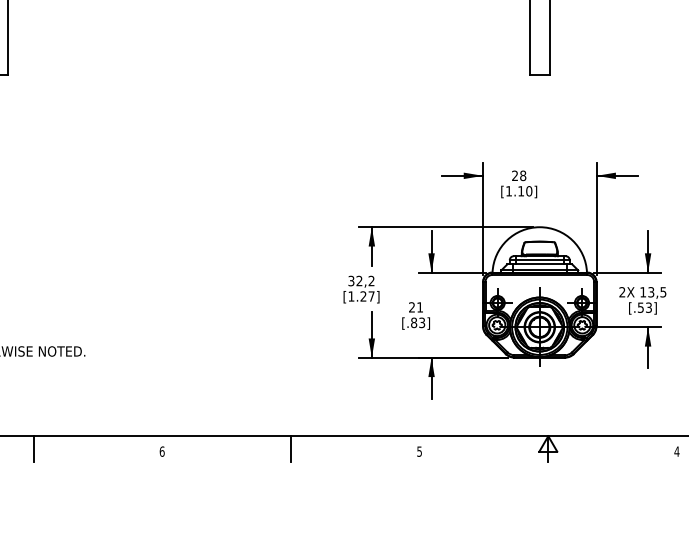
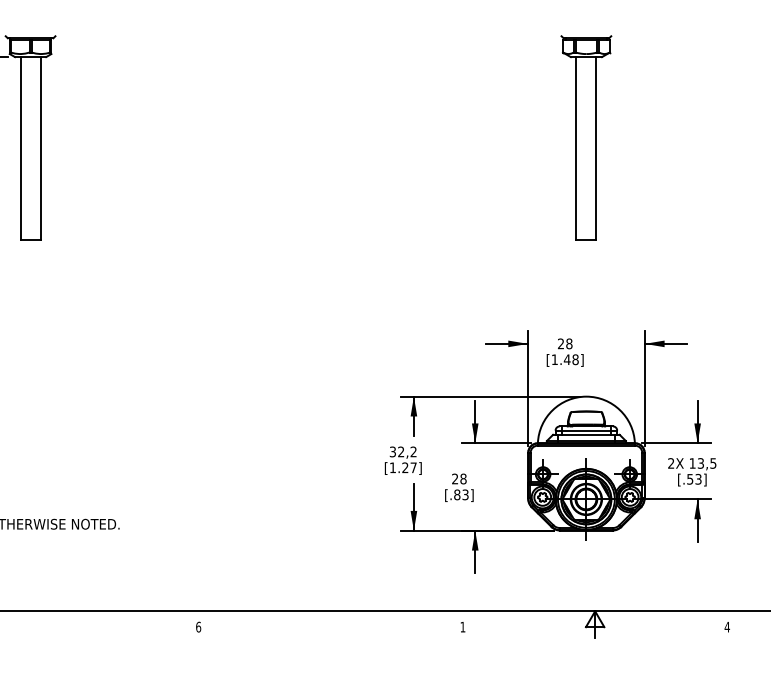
text: (524, 191) -> (570, 359), [1.10] -> [1.48]
text: (420, 306) -> (463, 478), 21 -> 28
line: (33, 449) -> (66, 624), removed
line: (290, 449) -> (330, 624), removed
text: (419, 451) -> (462, 626), 5 -> 1

